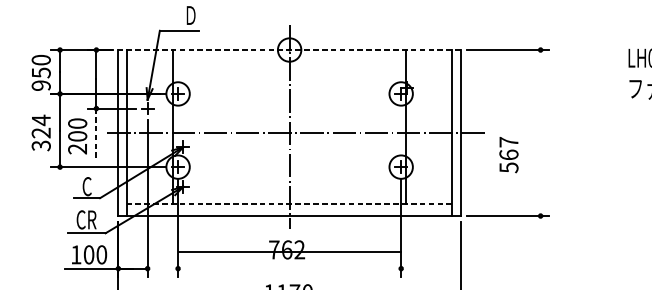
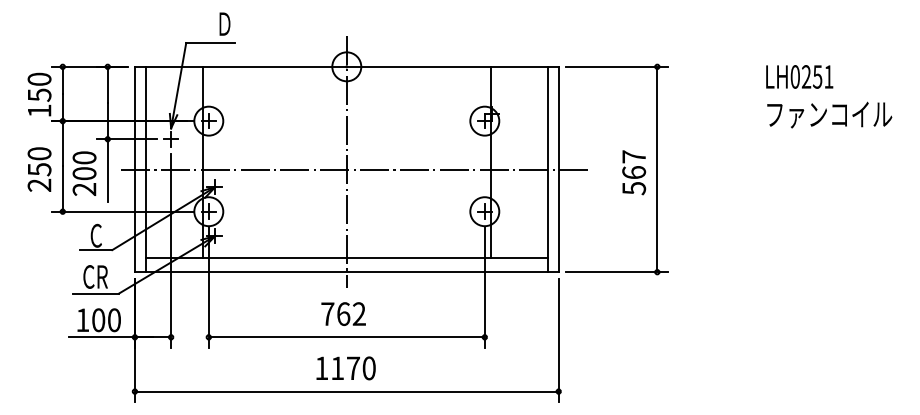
line: (289, 49) -> (346, 66), dashed -> solid
text: (41, 85) -> (39, 110), 950 -> 150
text: (41, 133) -> (39, 169), 324 -> 250
line: (96, 133) -> (107, 170), dashed -> solid
line: (540, 133) -> (657, 169), added
text: (509, 154) -> (634, 172), moved
line: (289, 204) -> (346, 257), dashed -> solid
line: (289, 251) -> (346, 337), moved

